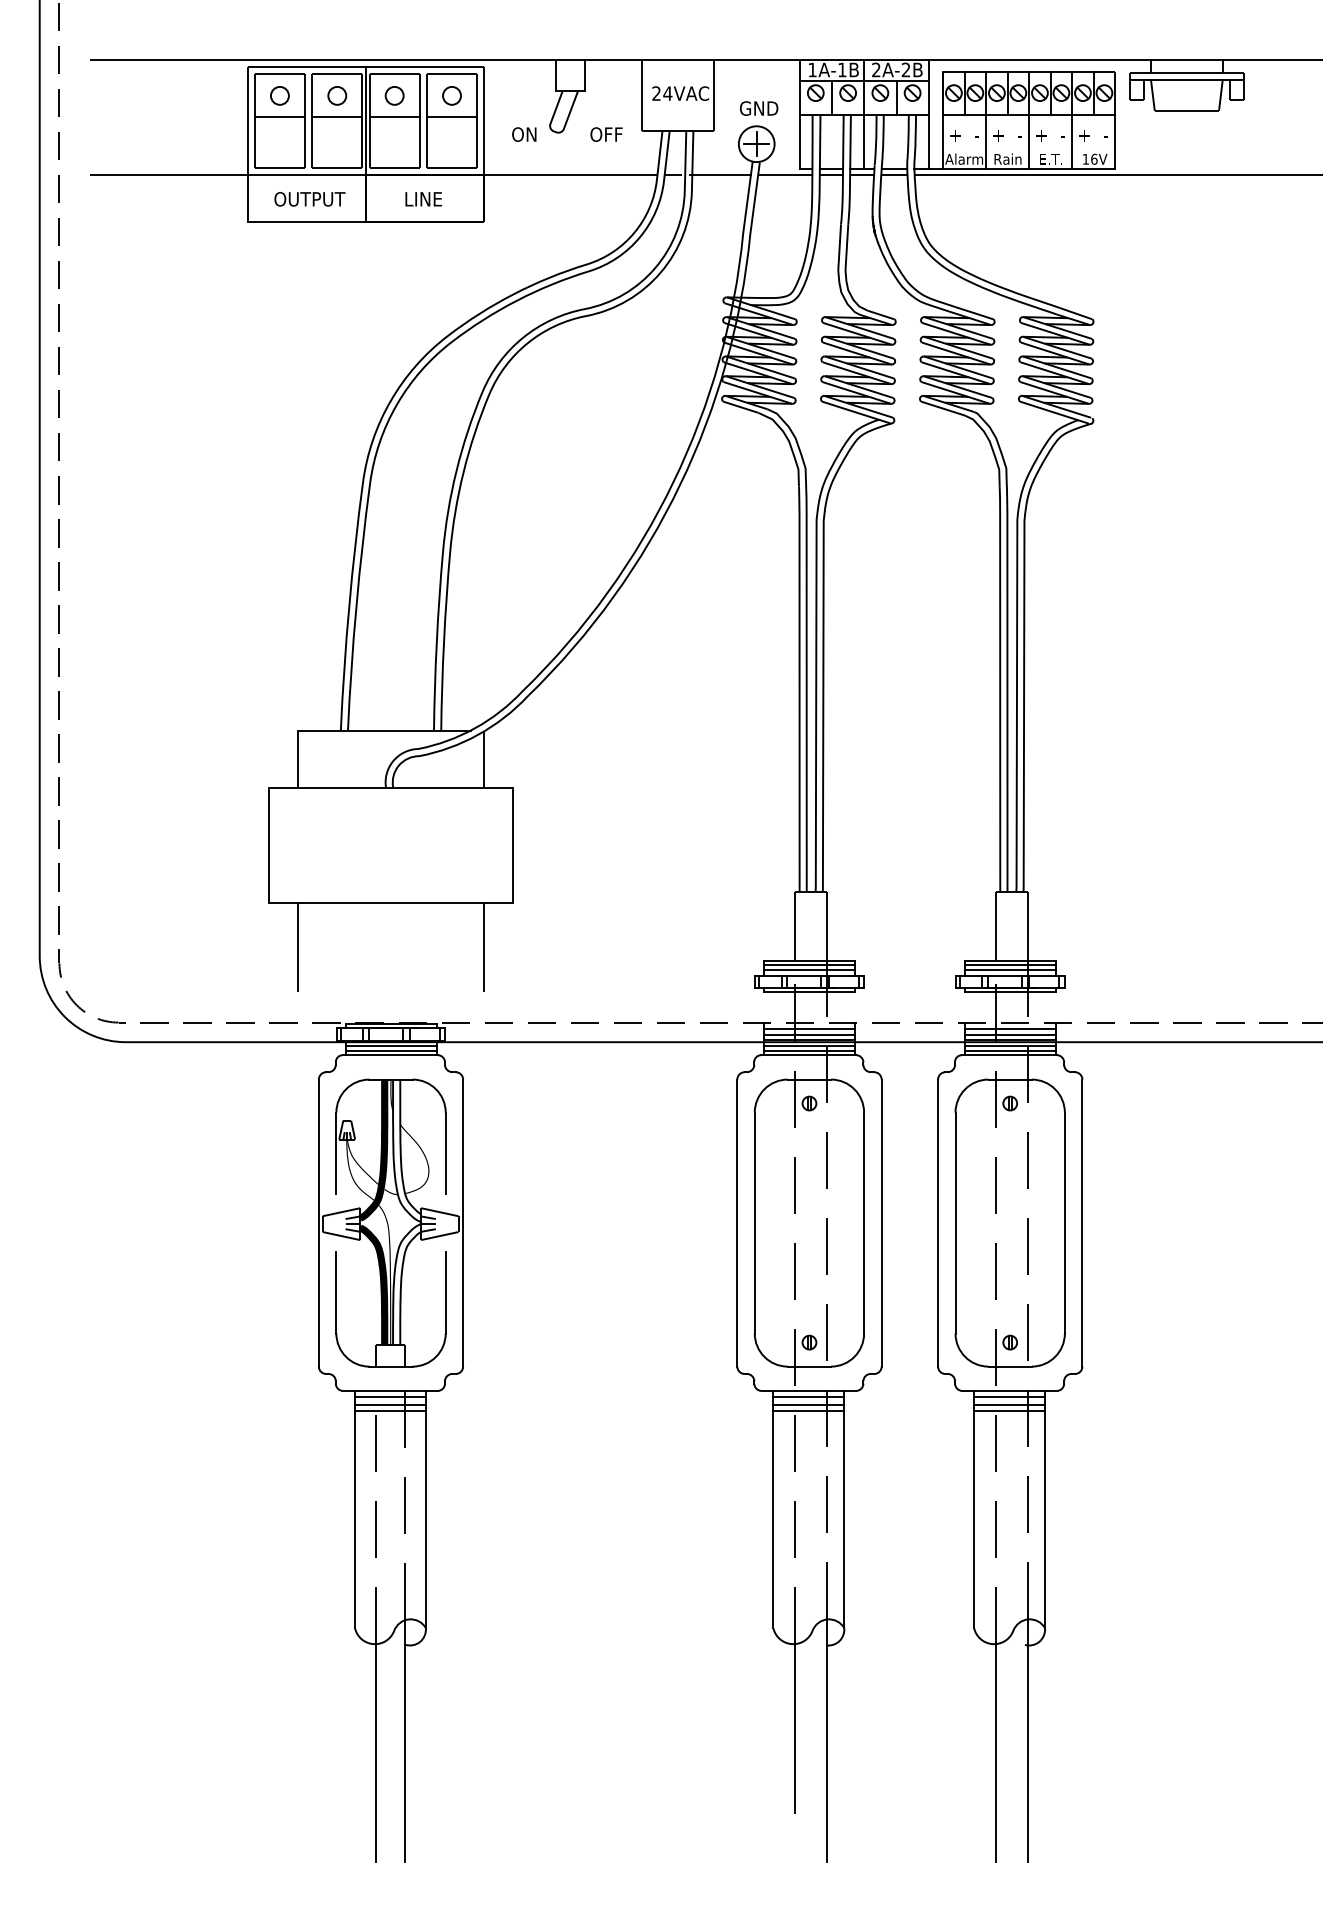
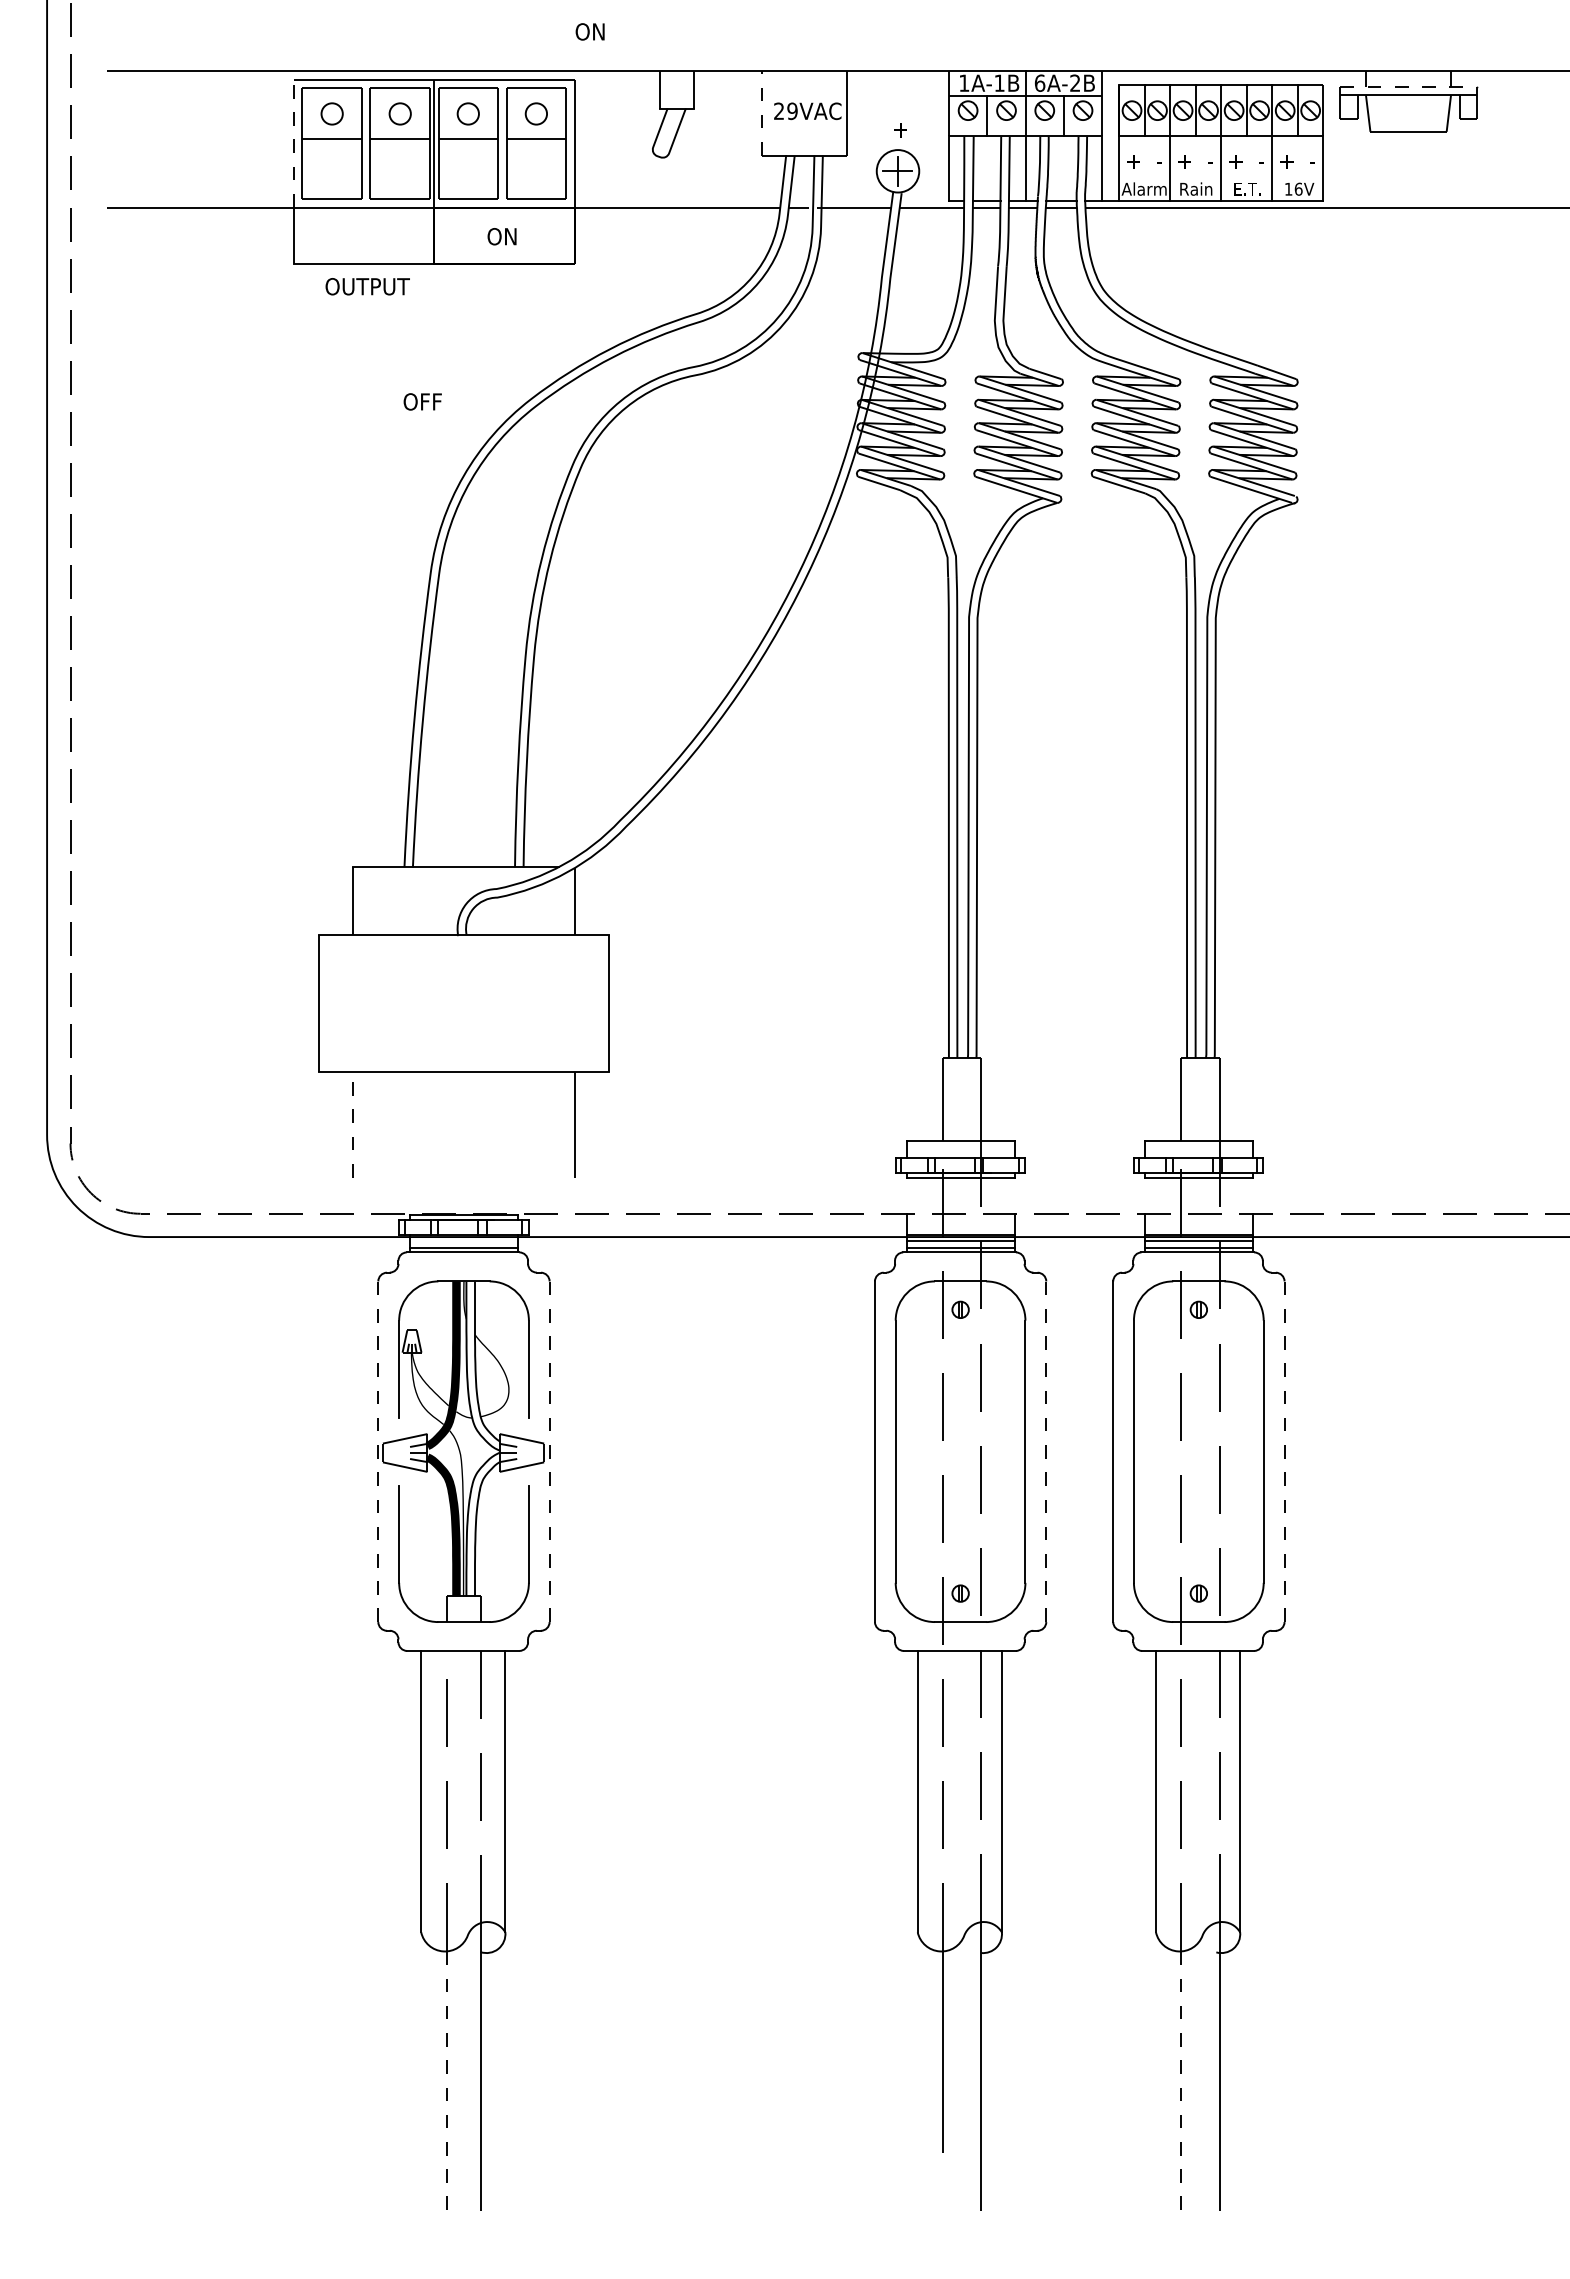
text: (875, 69) -> (1039, 82), 2A-2B -> 6A-2B
line: (1187, 72) -> (1409, 86), solid -> dashed
text: (667, 93) -> (792, 111), 24VAC -> 29VAC
line: (641, 95) -> (761, 113), solid -> dashed
text: (758, 108) -> (900, 128), GND -> +
line: (247, 120) -> (293, 143), solid -> dashed
text: (523, 134) -> (589, 31), moved
text: (606, 134) -> (422, 401), moved
text: (309, 199) -> (367, 286), moved
text: (423, 199) -> (502, 236), LINE -> ON
line: (297, 947) -> (353, 1124), solid -> dashed
line: (809, 964) -> (960, 1144), removed
line: (1010, 964) -> (1199, 1144), removed
line: (809, 970) -> (960, 1151), removed
line: (1010, 970) -> (1199, 1151), removed
line: (809, 1029) -> (960, 1221), removed
line: (1010, 1029) -> (1199, 1221), removed
line: (809, 1034) -> (960, 1228), removed
line: (1010, 1034) -> (1199, 1228), removed
line: (391, 1045) -> (464, 1241), removed
line: (318, 1222) -> (378, 1451), solid -> dashed
line: (463, 1222) -> (549, 1451), solid -> dashed
line: (881, 1222) -> (1046, 1451), solid -> dashed
line: (1082, 1222) -> (1284, 1451), solid -> dashed
line: (390, 1397) -> (463, 1658), removed
line: (808, 1397) -> (959, 1658), removed
line: (1009, 1397) -> (1198, 1658), removed
line: (390, 1404) -> (463, 1667), removed
line: (808, 1404) -> (959, 1667), removed
line: (1009, 1404) -> (1198, 1667), removed
line: (390, 1410) -> (463, 1674), removed
line: (808, 1410) -> (959, 1674), removed
line: (1009, 1410) -> (1198, 1674), removed
line: (376, 1753) -> (446, 2081), solid -> dashed
line: (995, 1753) -> (1181, 2081), solid -> dashed

